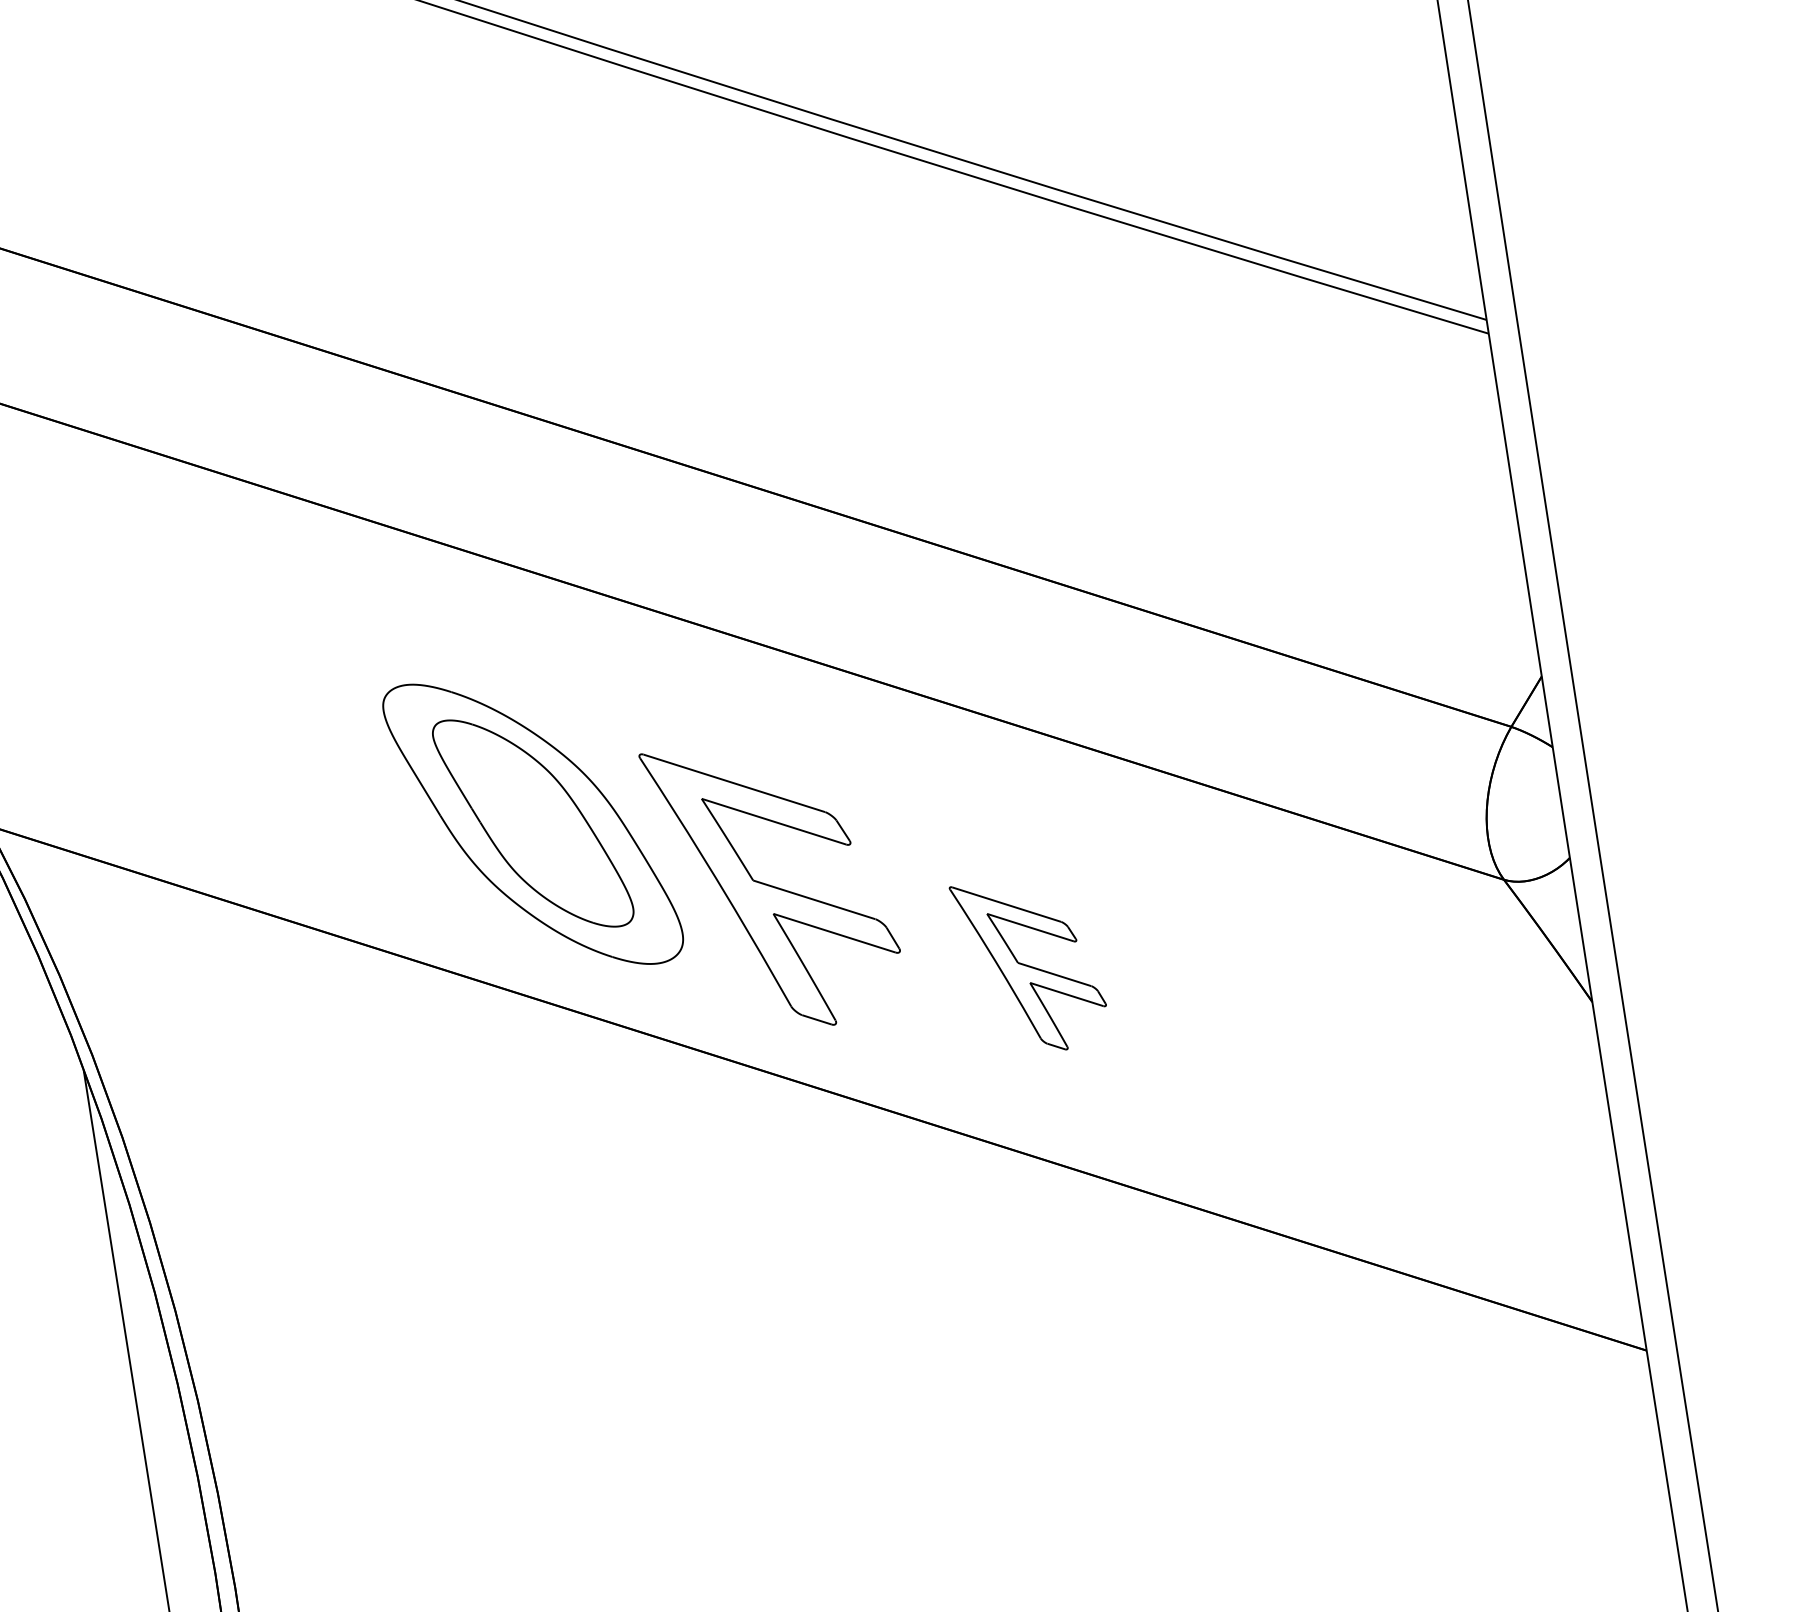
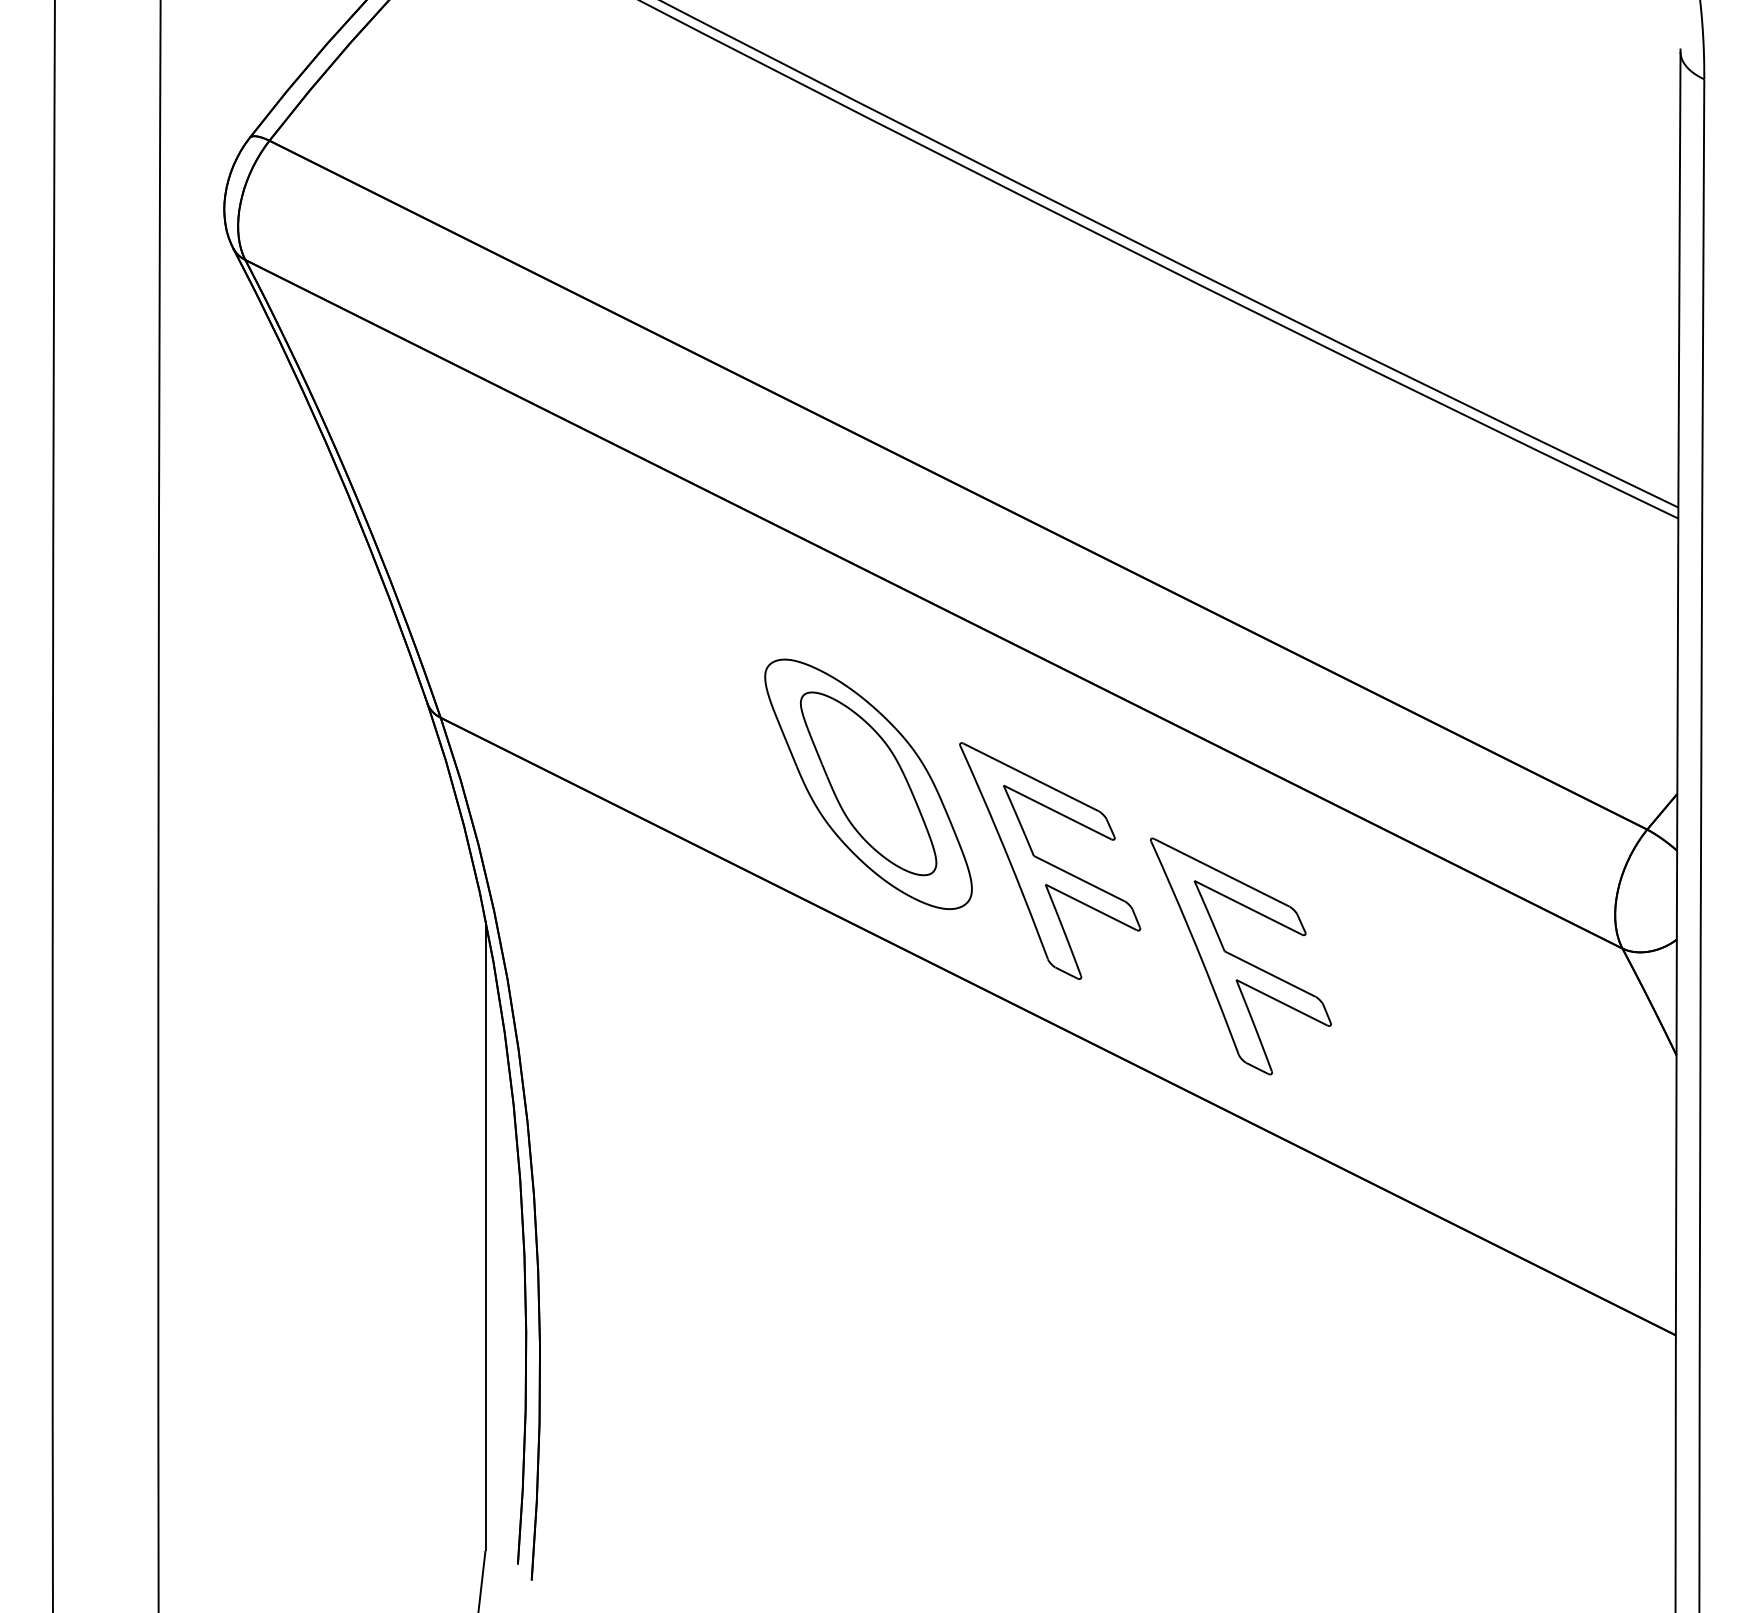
part: (1030, 964) -> (1240, 956), size x1.67

